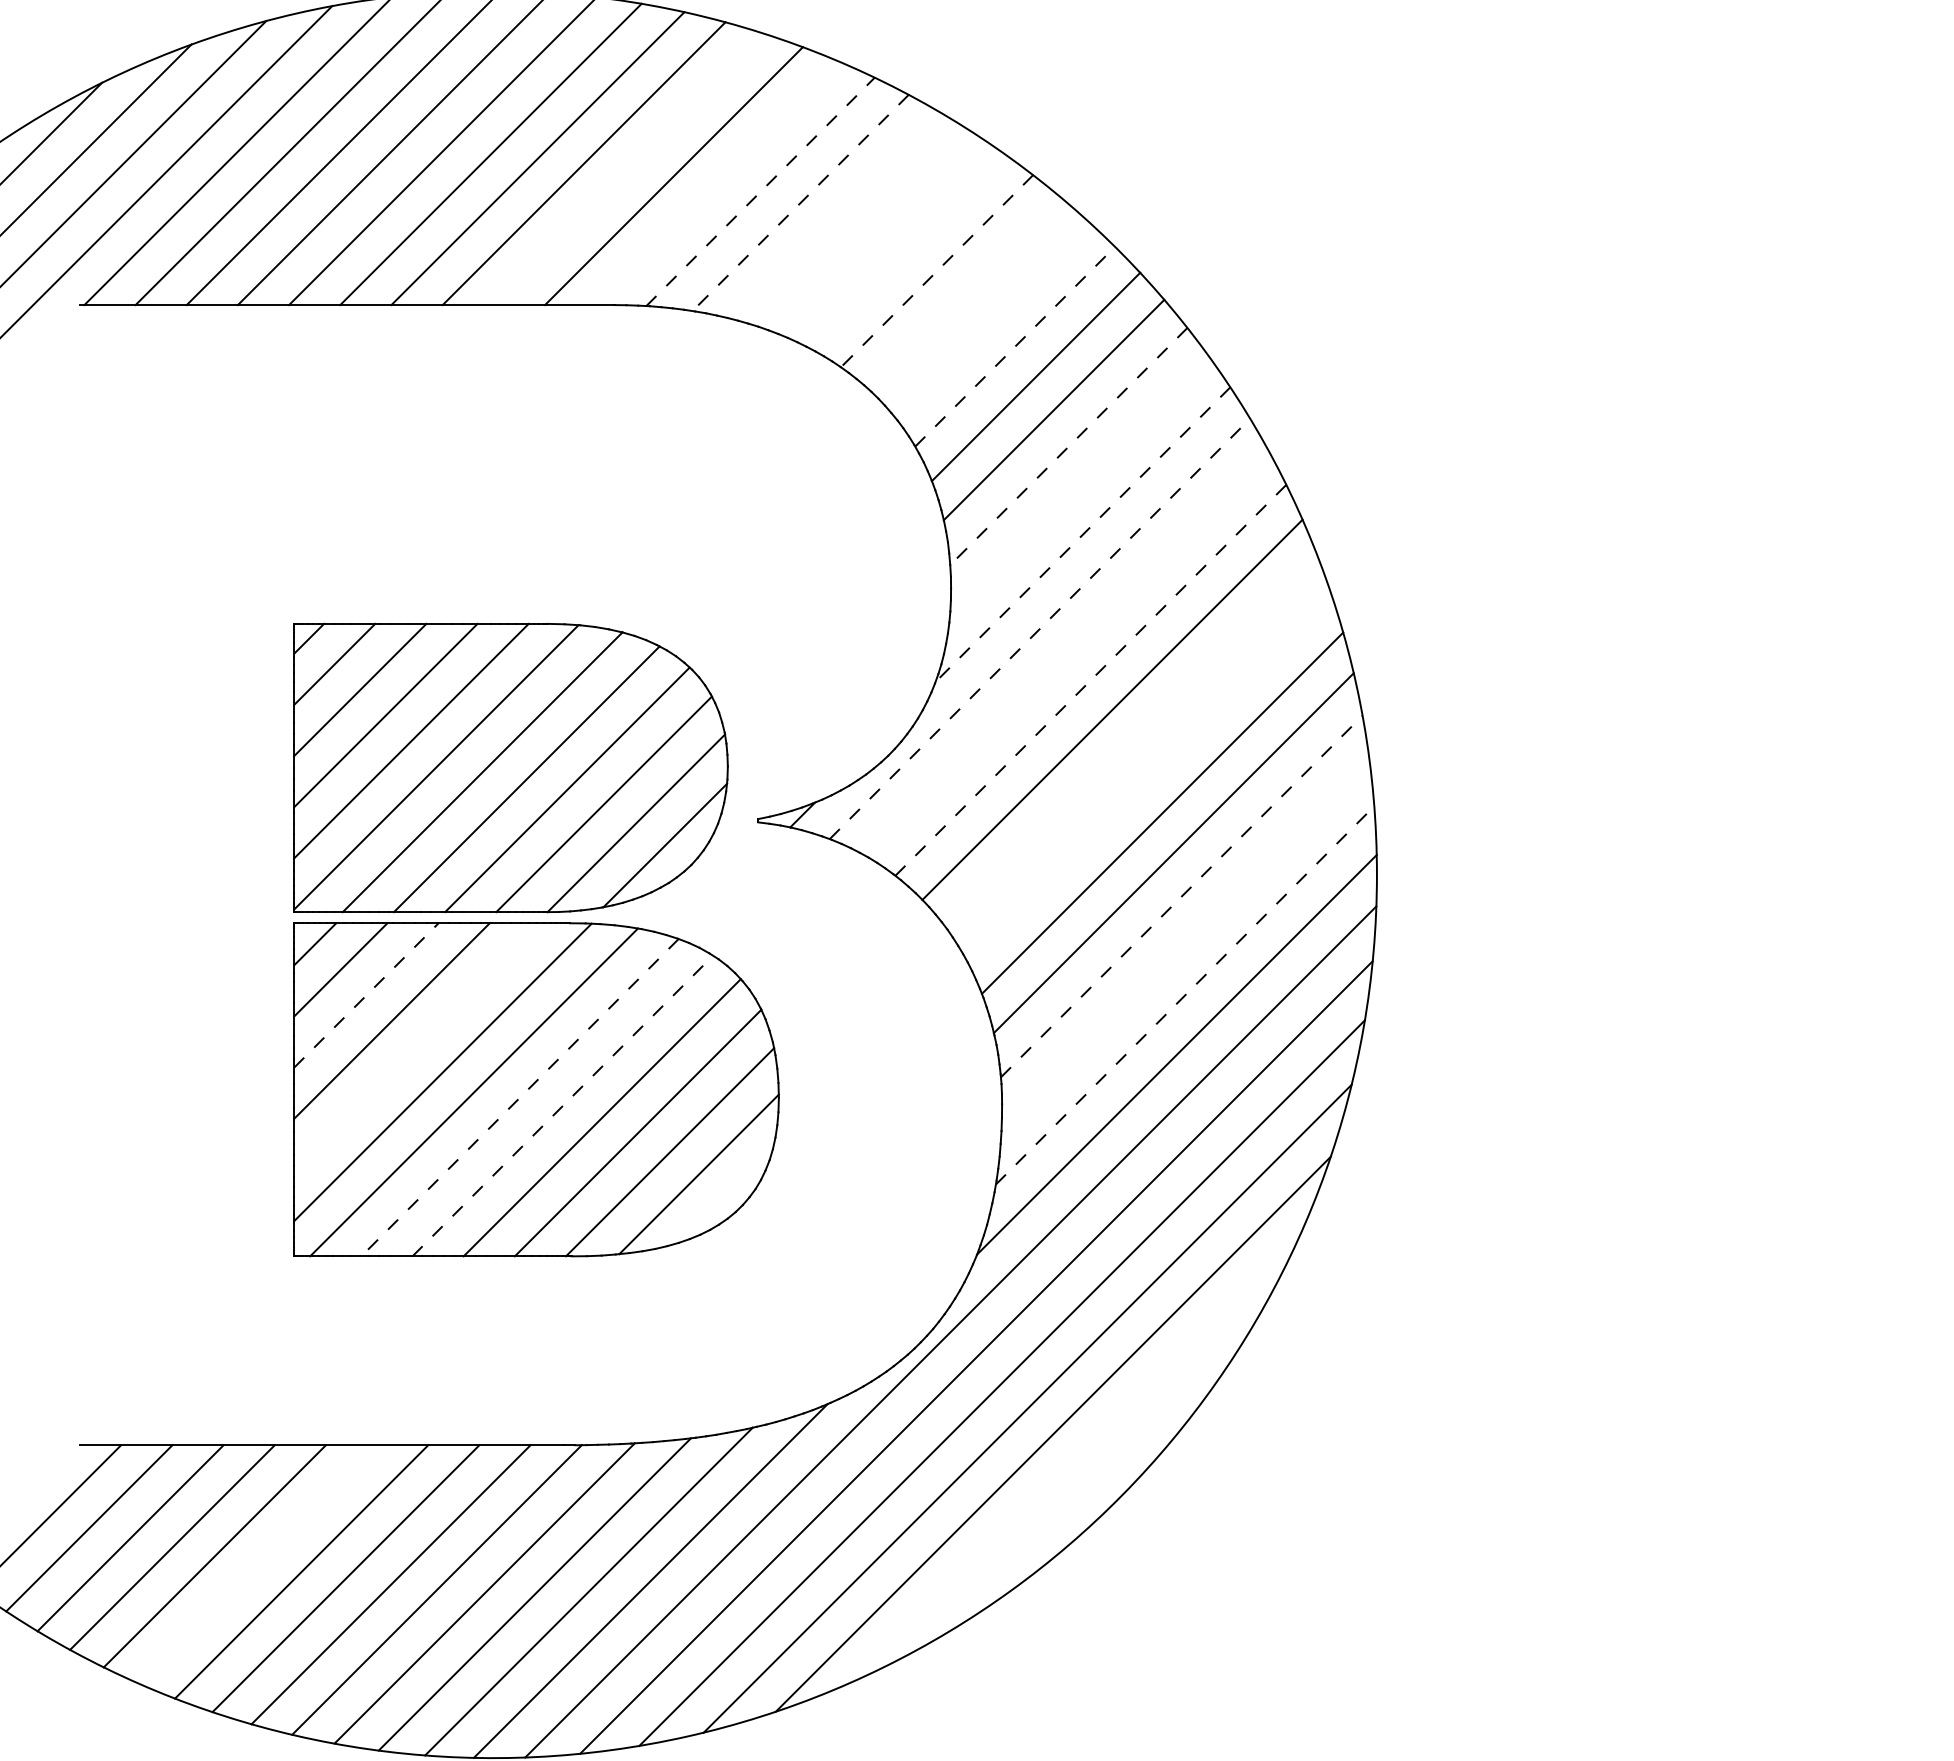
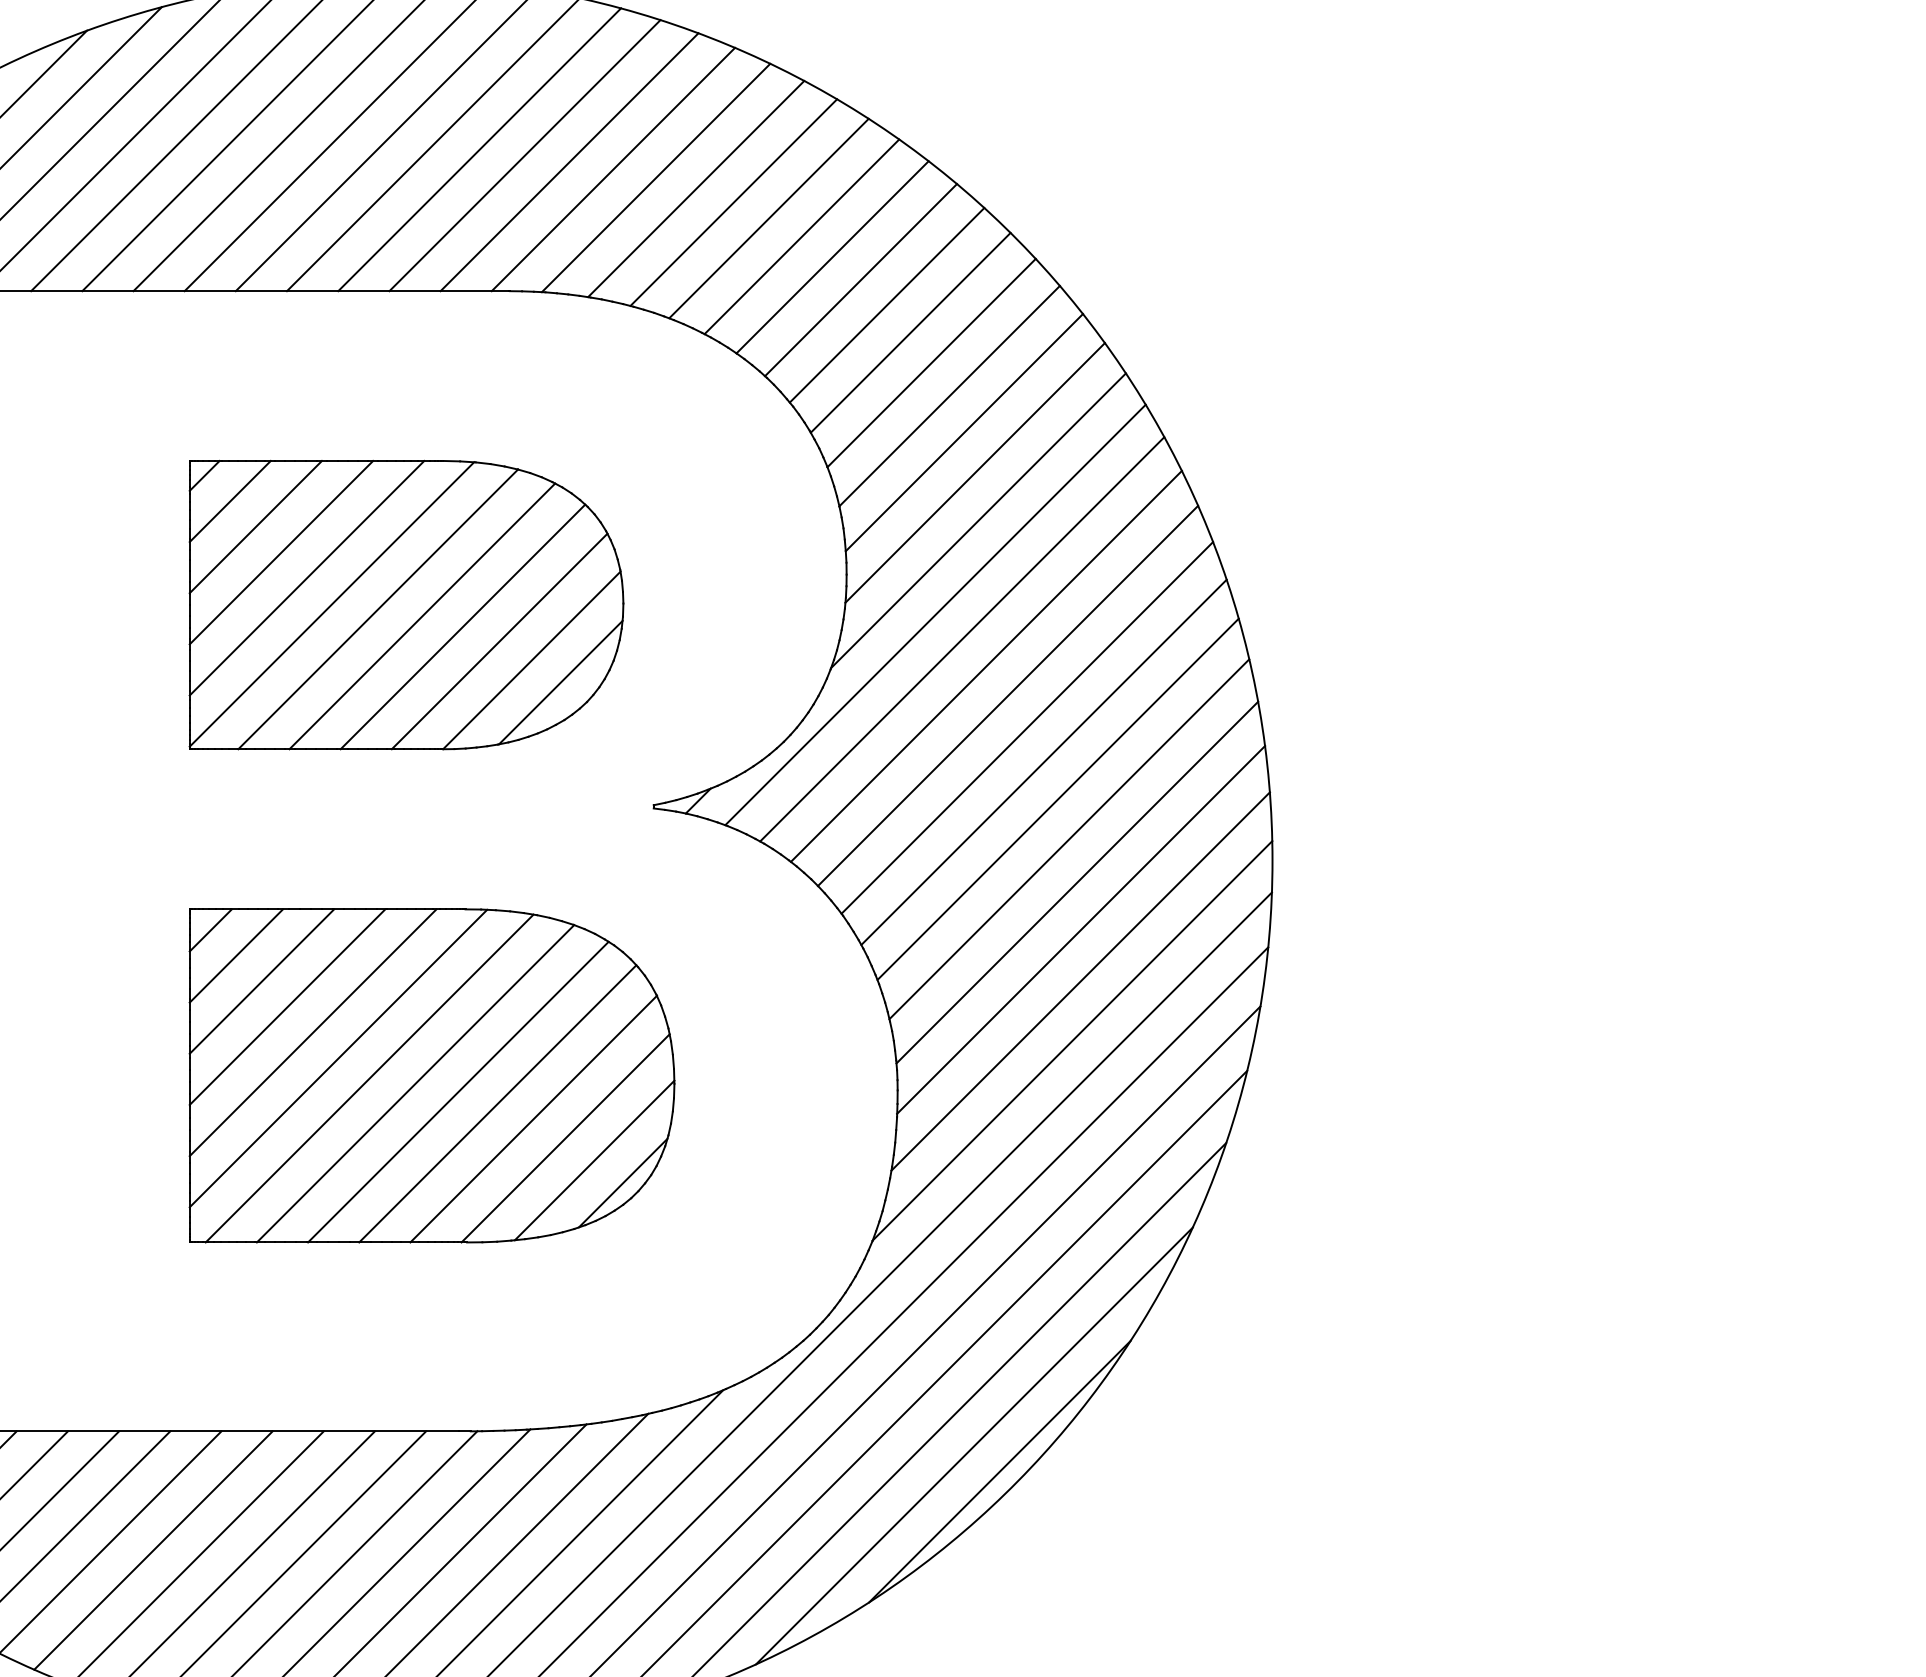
line: (629, 169) -> (525, 155), added
line: (717, 183) -> (613, 169), added
line: (760, 191) -> (656, 177), dashed -> solid
line: (800, 202) -> (696, 188), dashed -> solid
line: (837, 216) -> (733, 202), added
line: (873, 232) -> (769, 218), added
line: (906, 250) -> (802, 236), added
line: (937, 271) -> (833, 257), dashed -> solid
line: (965, 293) -> (861, 279), added
line: (991, 318) -> (887, 304), added
line: (1015, 346) -> (911, 332), dashed -> solid
line: (1068, 446) -> (964, 432), dashed -> solid
line: (1079, 486) -> (975, 472), added
line: (1082, 535) -> (978, 521), dashed -> solid
line: (1040, 628) -> (936, 614), dashed -> solid
line: (1066, 653) -> (962, 639), added
line: (1091, 679) -> (987, 665), dashed -> solid
line: (1131, 741) -> (1027, 727), added
part: (510, 767) -> (406, 604), moved
line: (1148, 775) -> (1044, 761), added
line: (1181, 896) -> (1077, 882), dashed -> solid
line: (1185, 943) -> (1081, 929), added
line: (366, 995) -> (262, 981), dashed -> solid
line: (1185, 995) -> (1081, 981), dashed -> solid
line: (417, 1046) -> (313, 1032), added
line: (519, 1098) -> (415, 1084), dashed -> solid
line: (562, 1106) -> (458, 1092), dashed -> solid
line: (727, 1196) -> (623, 1182), added
line: (1078, 1459) -> (974, 1445), added
line: (1104, 1485) -> (1000, 1471), added
line: (257, 1564) -> (153, 1550), added

